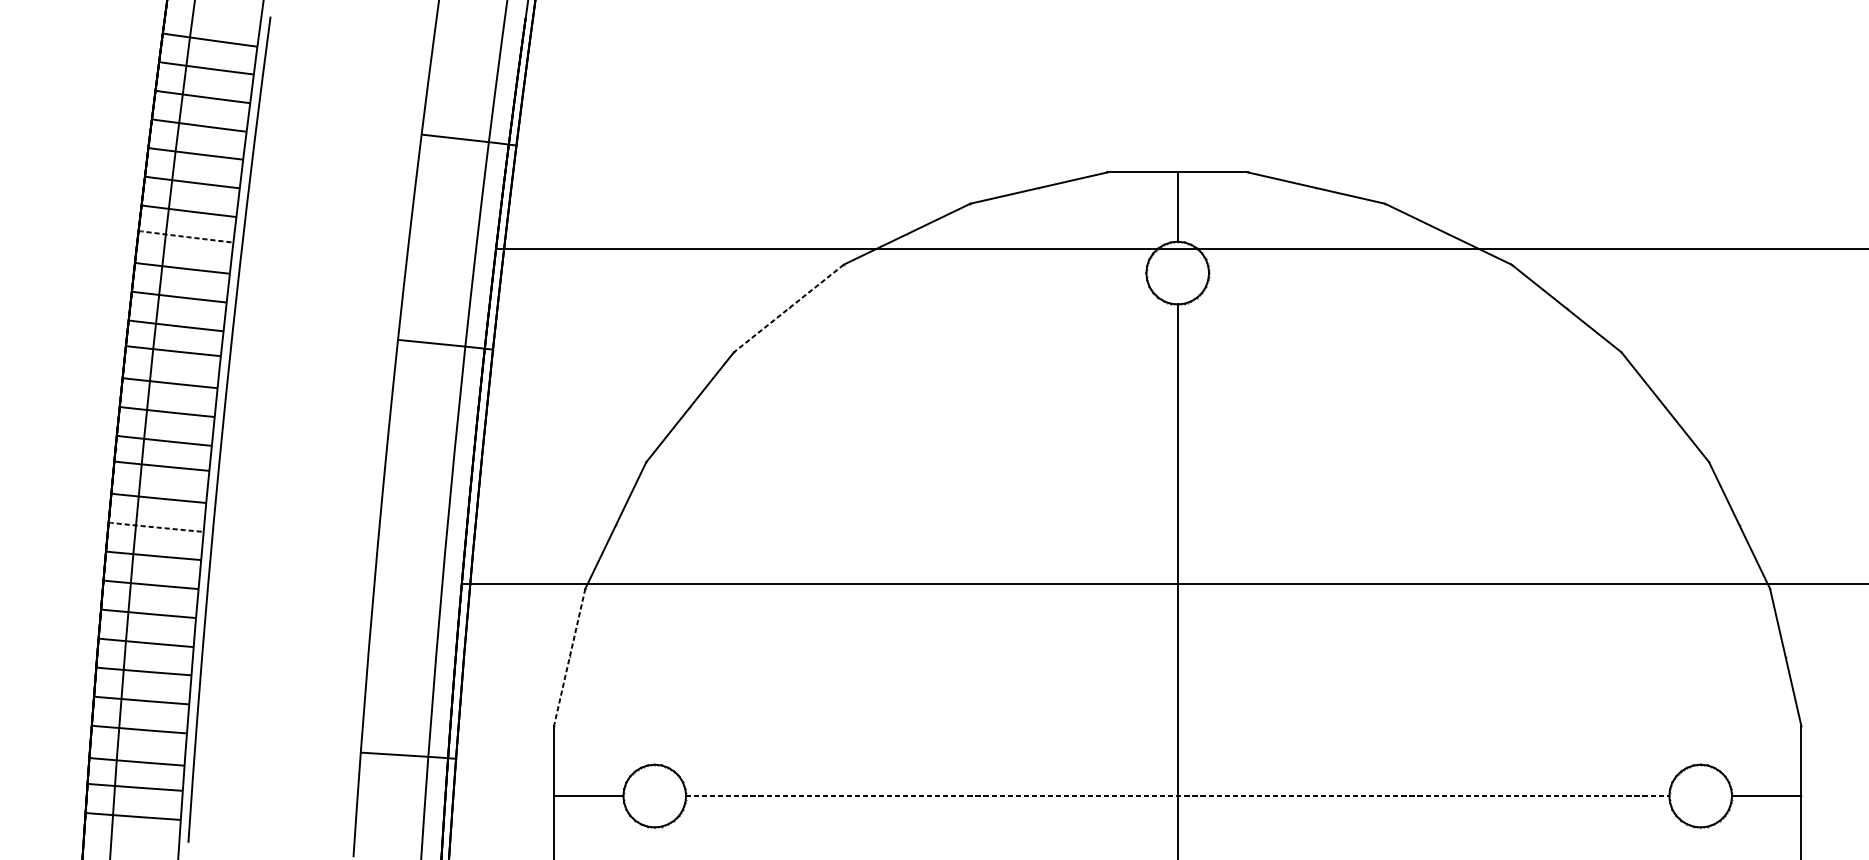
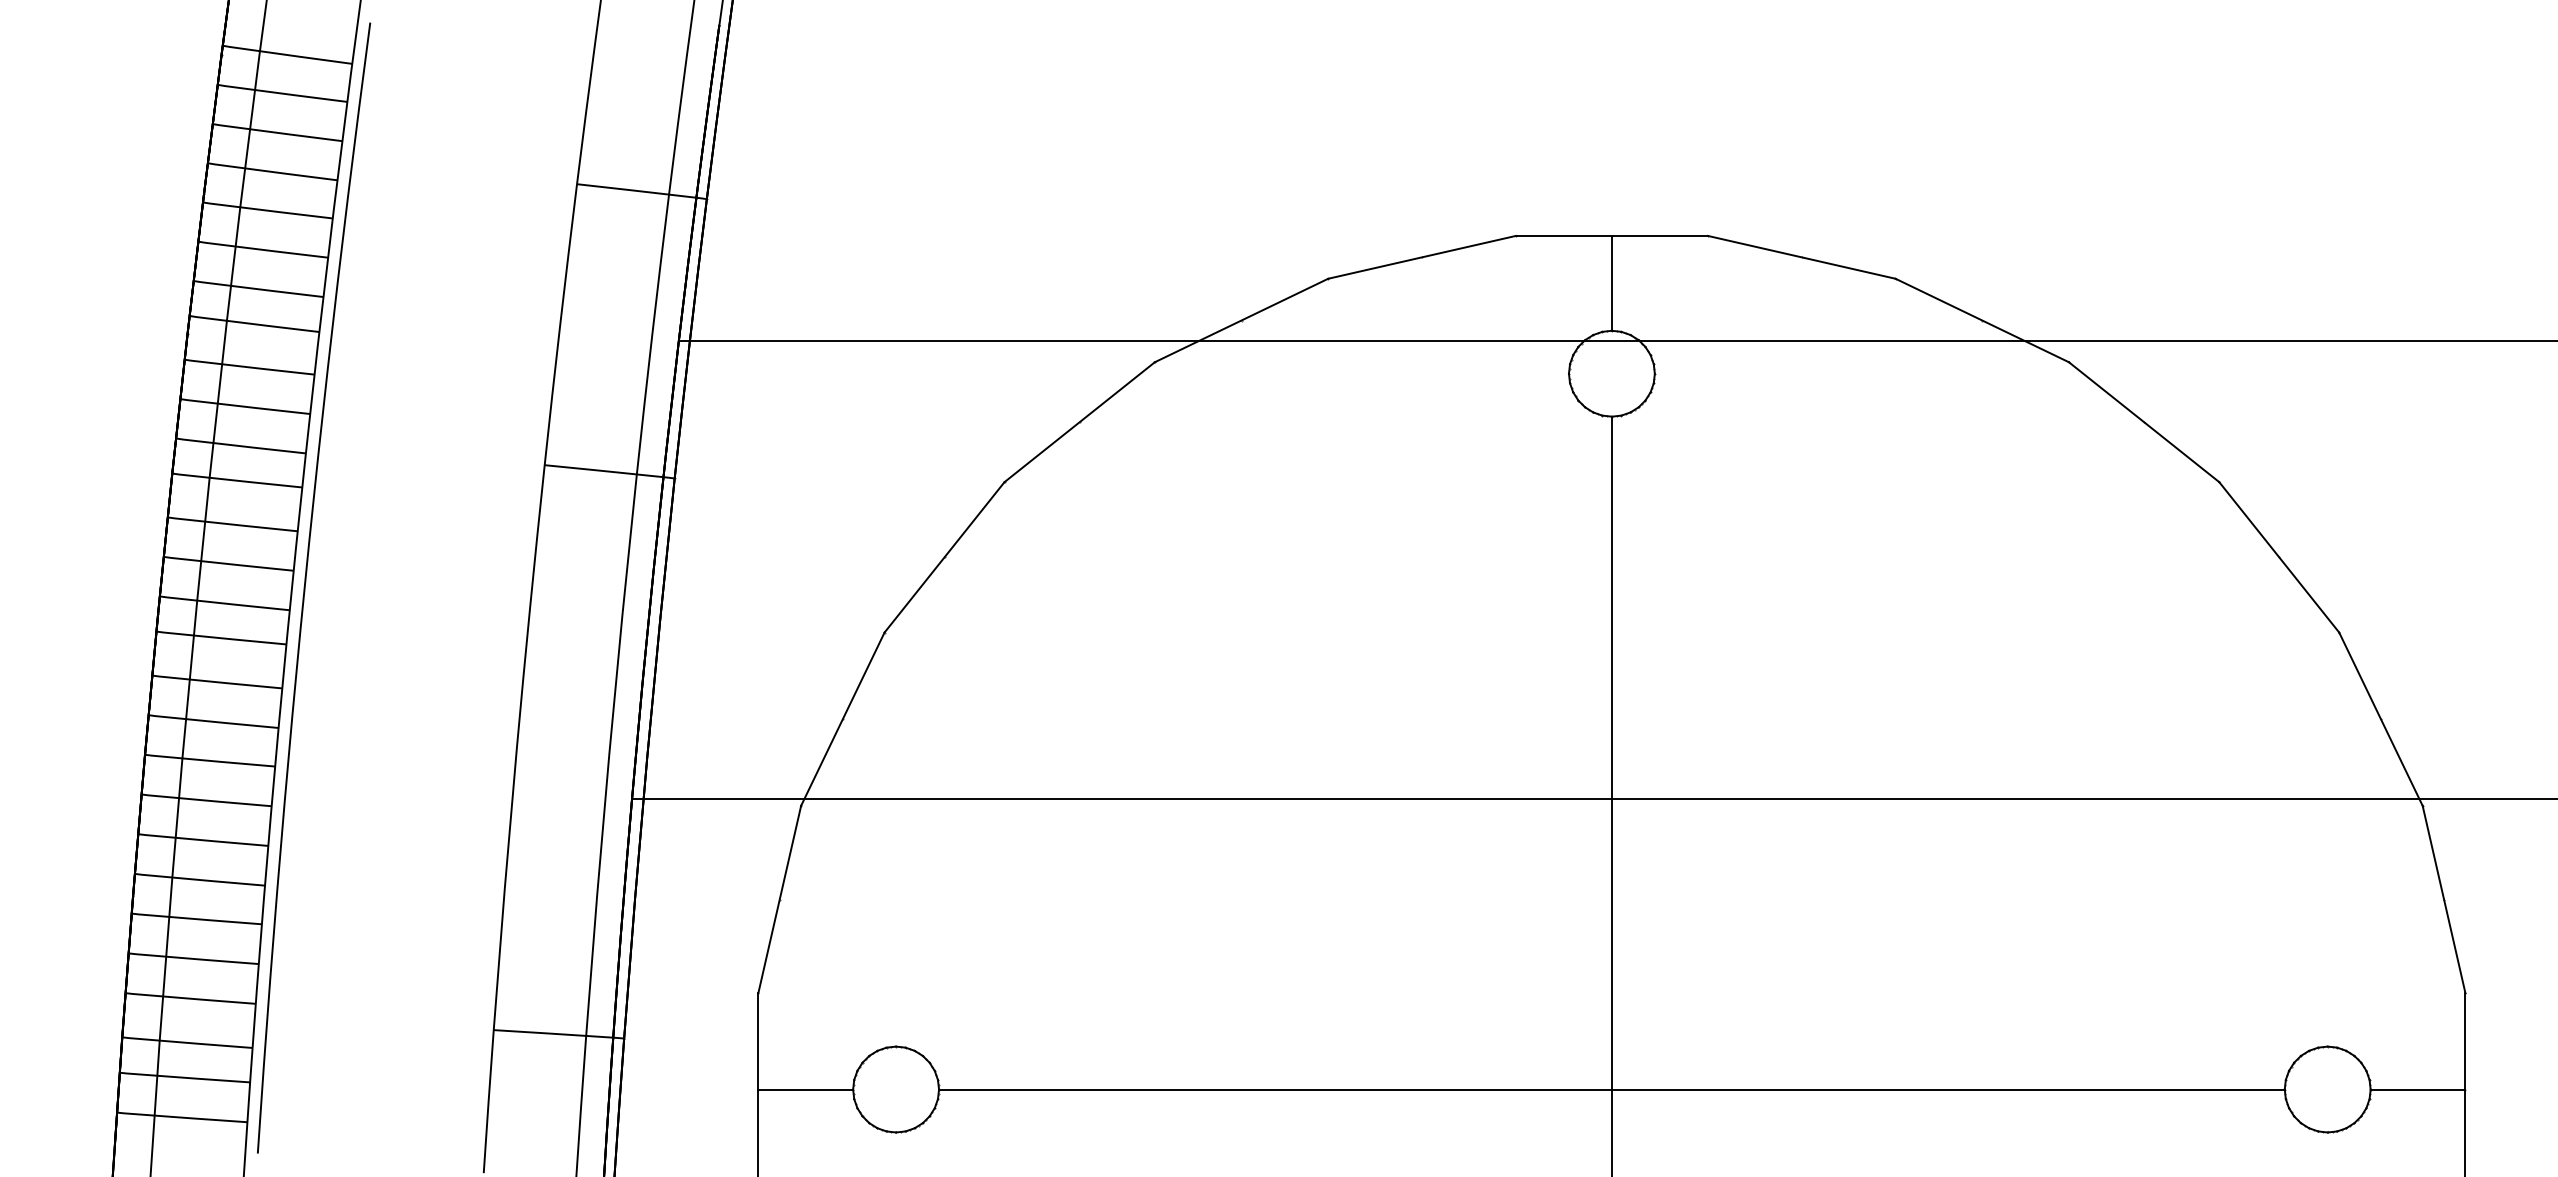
arc: (180, 236) -> (246, 323), dashed -> solid
line: (788, 308) -> (1079, 422), dashed -> solid
arc: (150, 527) -> (206, 721), dashed -> solid
line: (569, 657) -> (779, 900), dashed -> solid
line: (1177, 796) -> (1611, 1089), dashed -> solid

